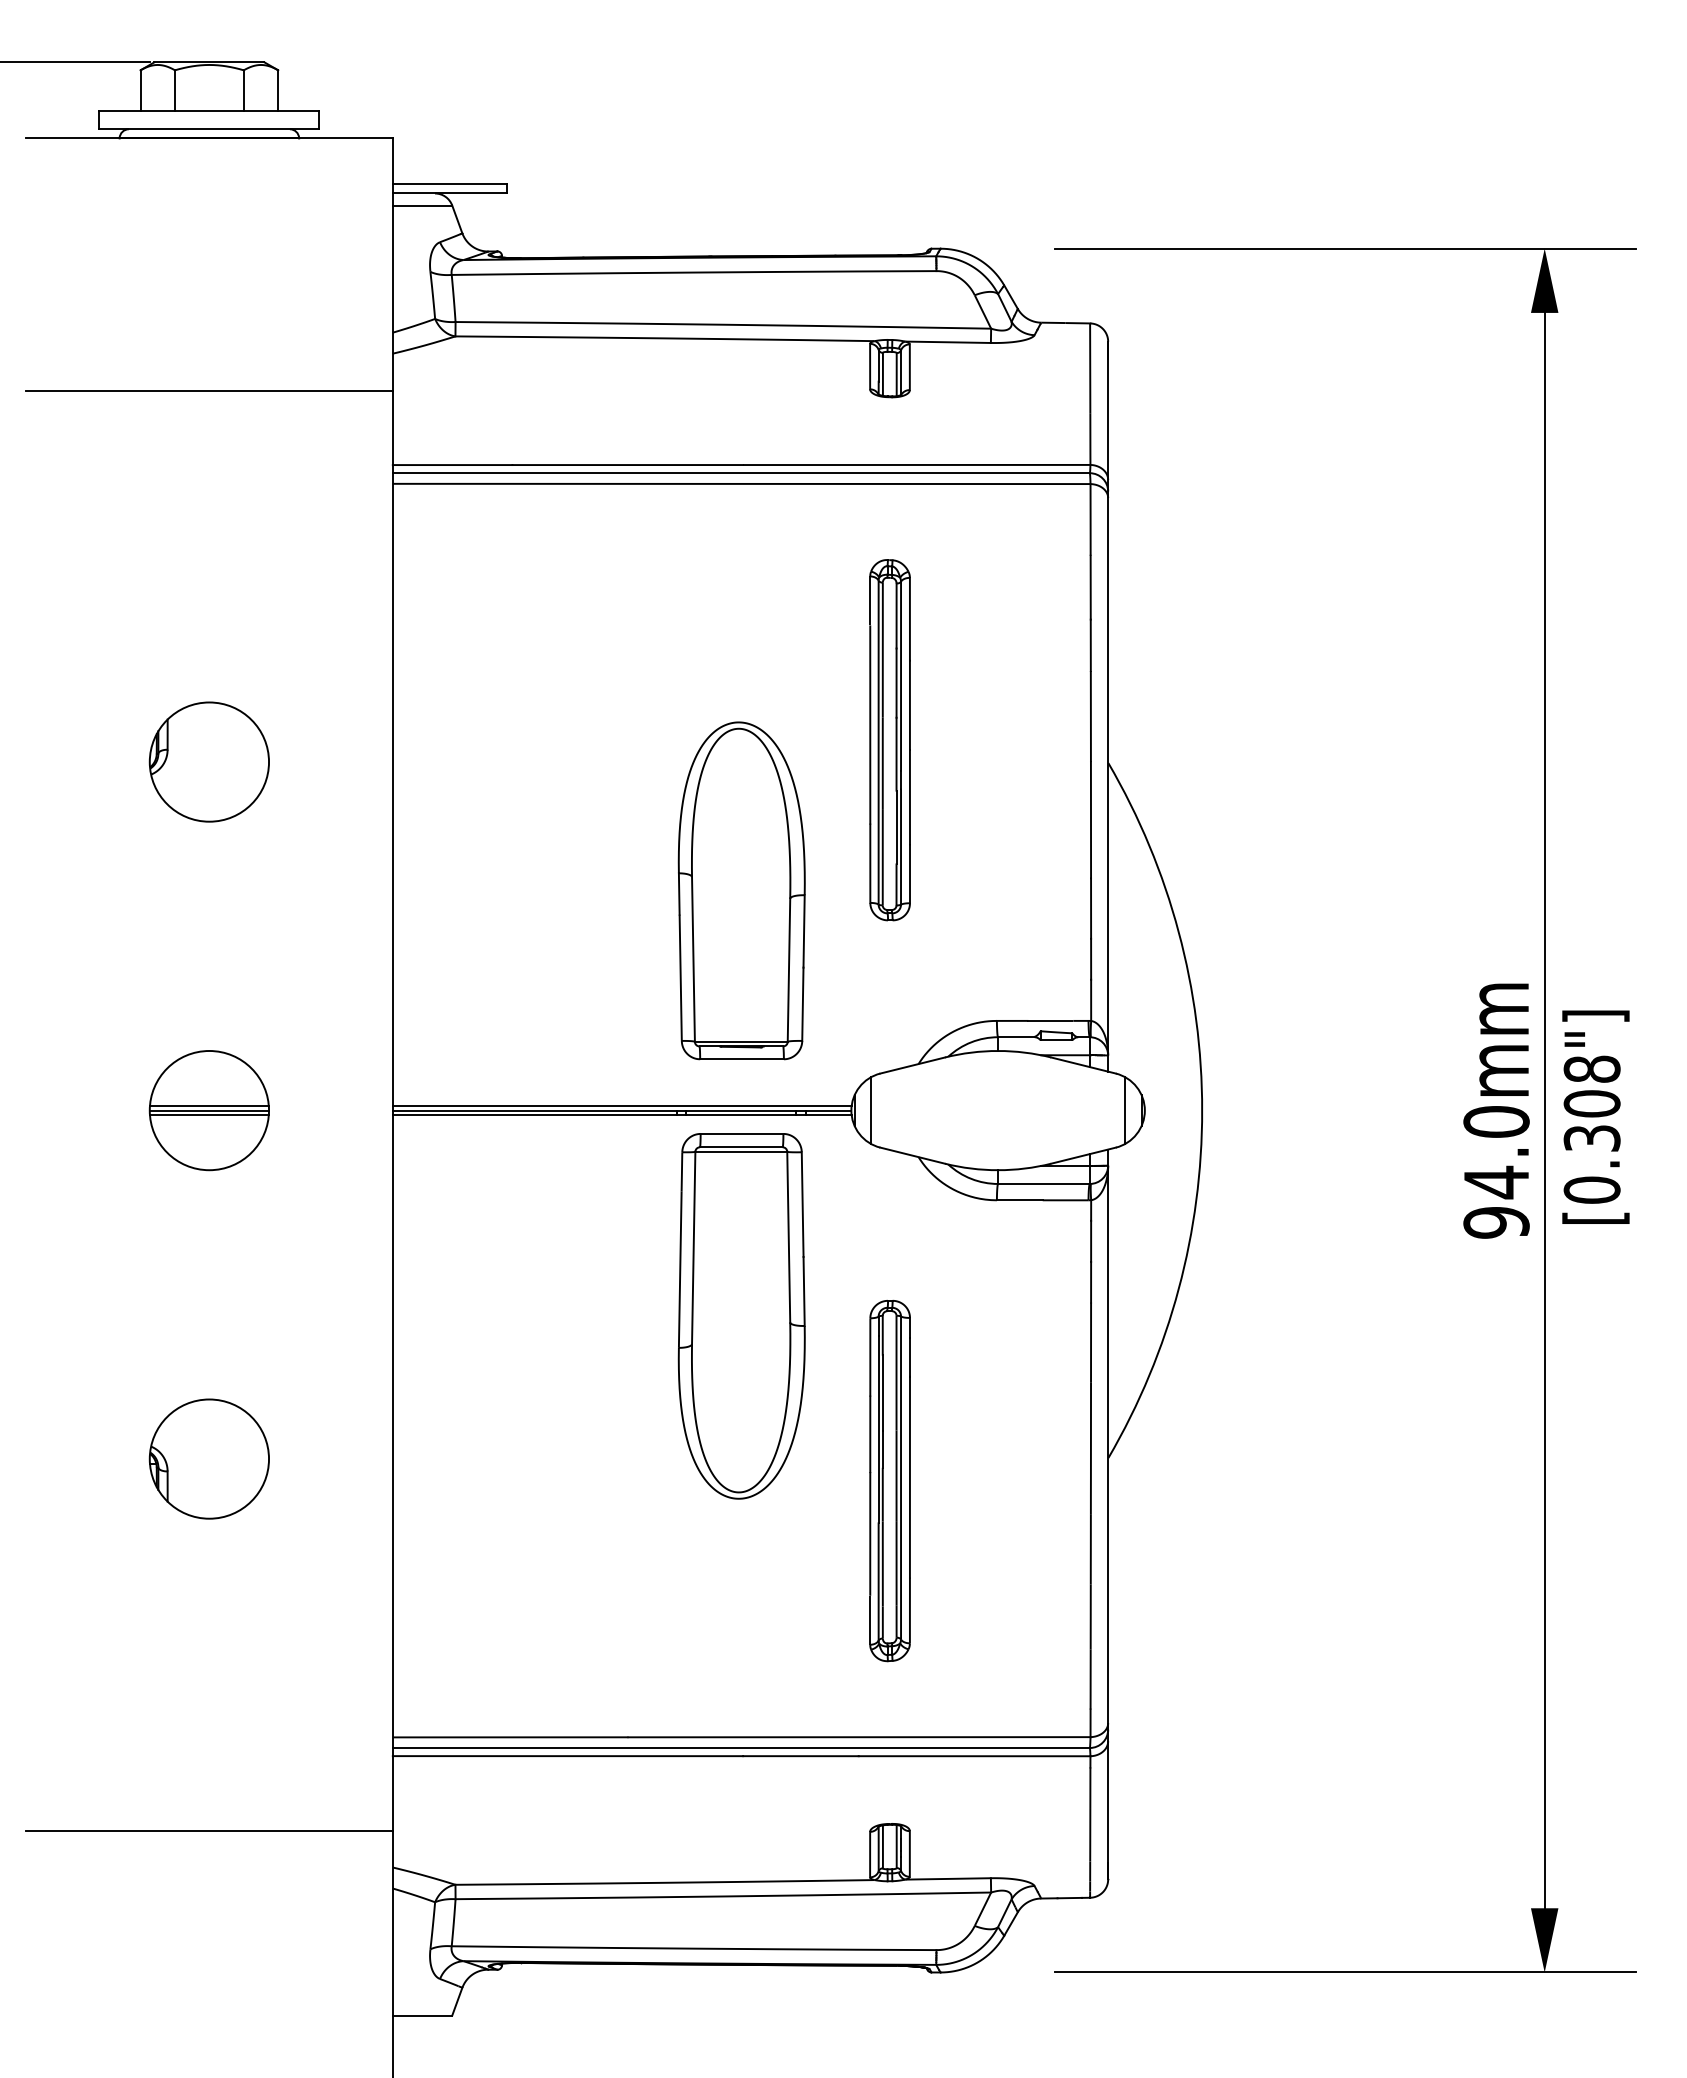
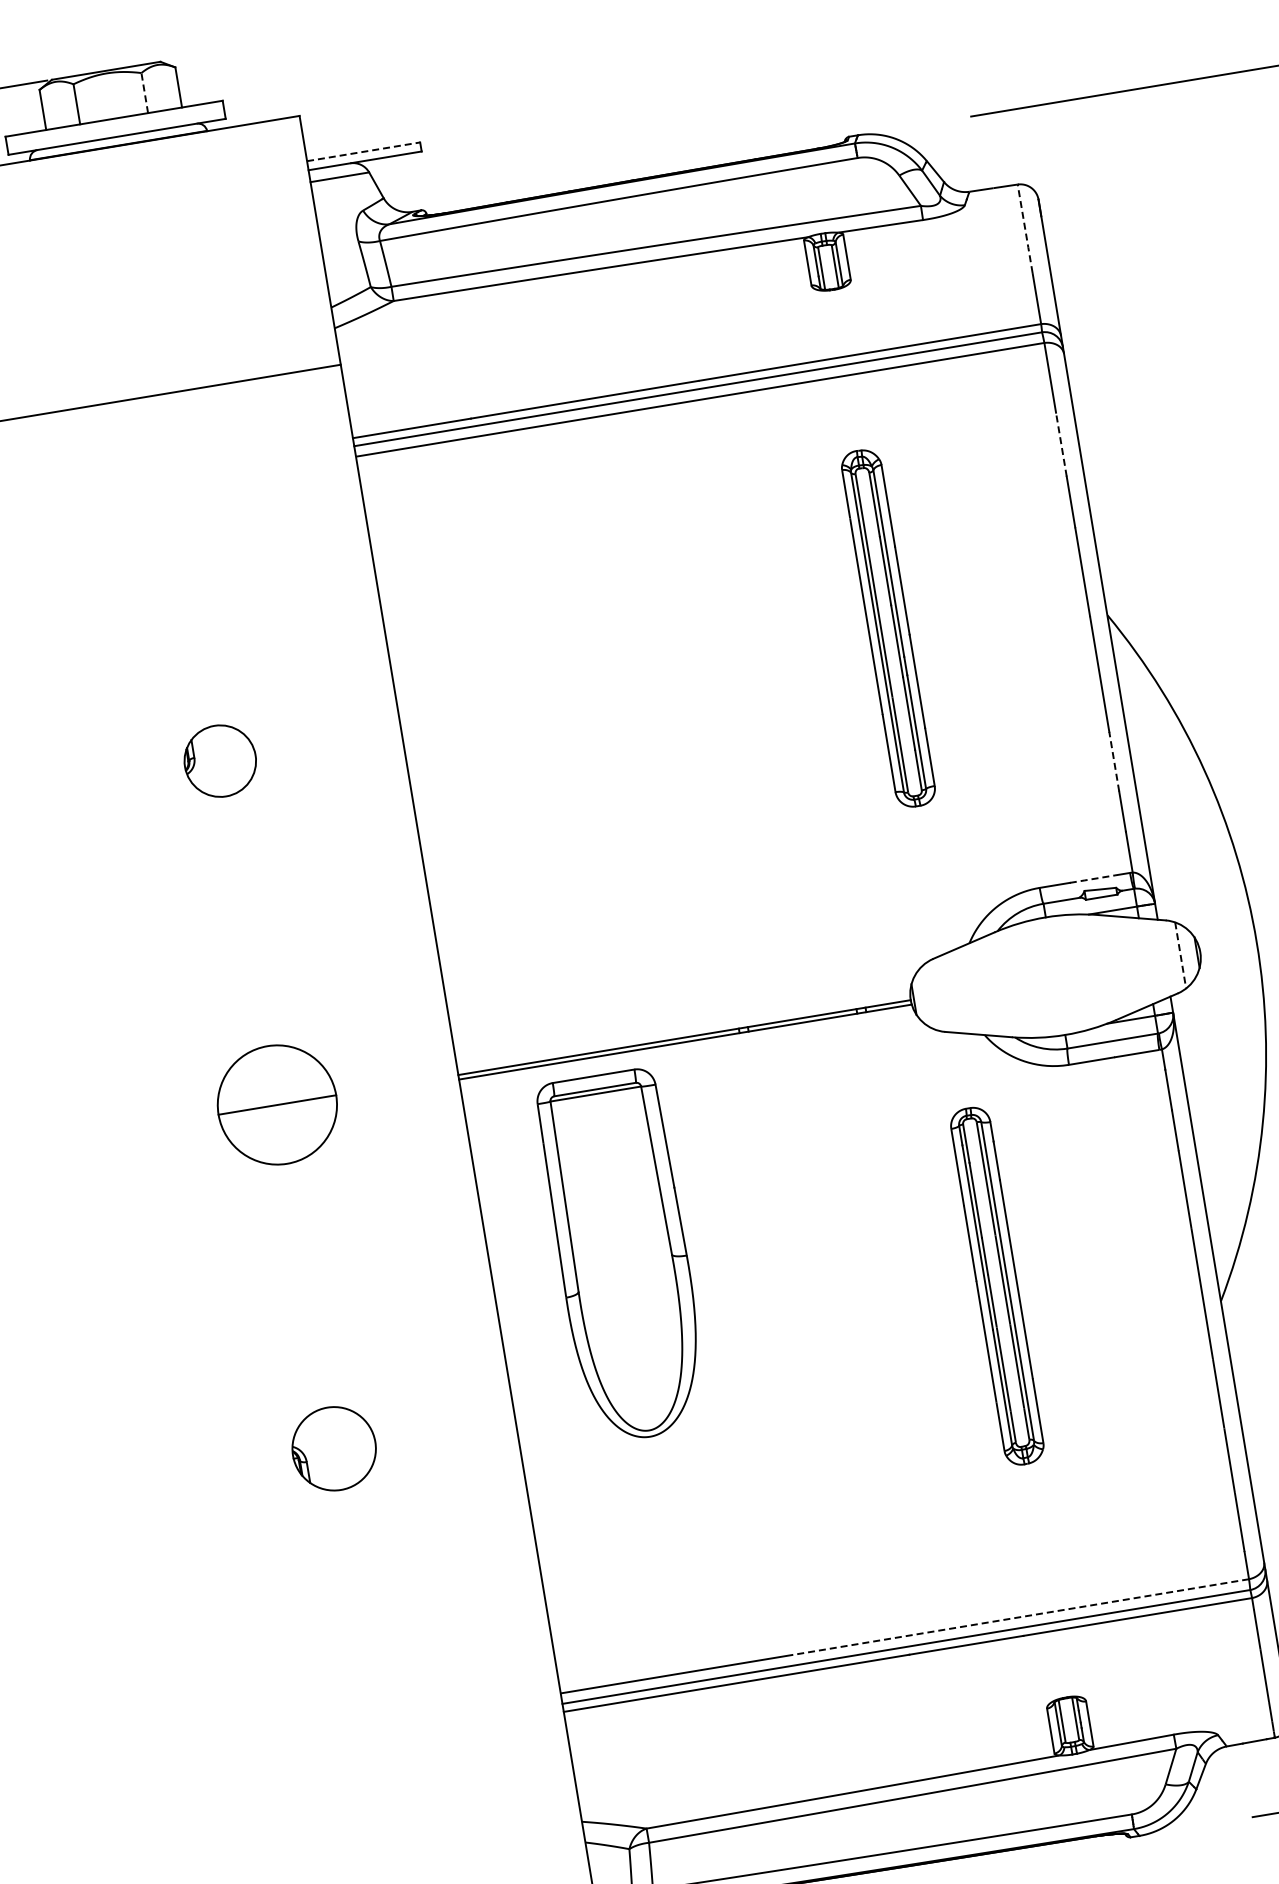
line: (243, 90) -> (144, 93), solid -> dashed
line: (450, 184) -> (364, 151), solid -> dashed
line: (1090, 368) -> (1025, 228), solid -> dashed
line: (1090, 587) -> (1061, 445), solid -> dashed
part: (208, 761) -> (219, 760), size x0.6
part: (741, 890) -> (766, 800), removed
line: (1091, 908) -> (1114, 761), solid -> dashed
line: (1050, 1020) -> (1092, 878), solid -> dashed
line: (208, 1106) -> (275, 1101), removed
line: (621, 1106) -> (683, 1033), removed
line: (871, 1110) -> (930, 996), removed
line: (1124, 1110) -> (1180, 955), solid -> dashed
line: (208, 1115) -> (277, 1109), removed
part: (741, 1316) -> (622, 1256), moved
part: (208, 1458) -> (333, 1448), size x0.7
part: (889, 1481) -> (996, 1286), moved
line: (859, 1737) -> (1021, 1617), solid -> dashed
line: (208, 1830) -> (394, 1815), removed

